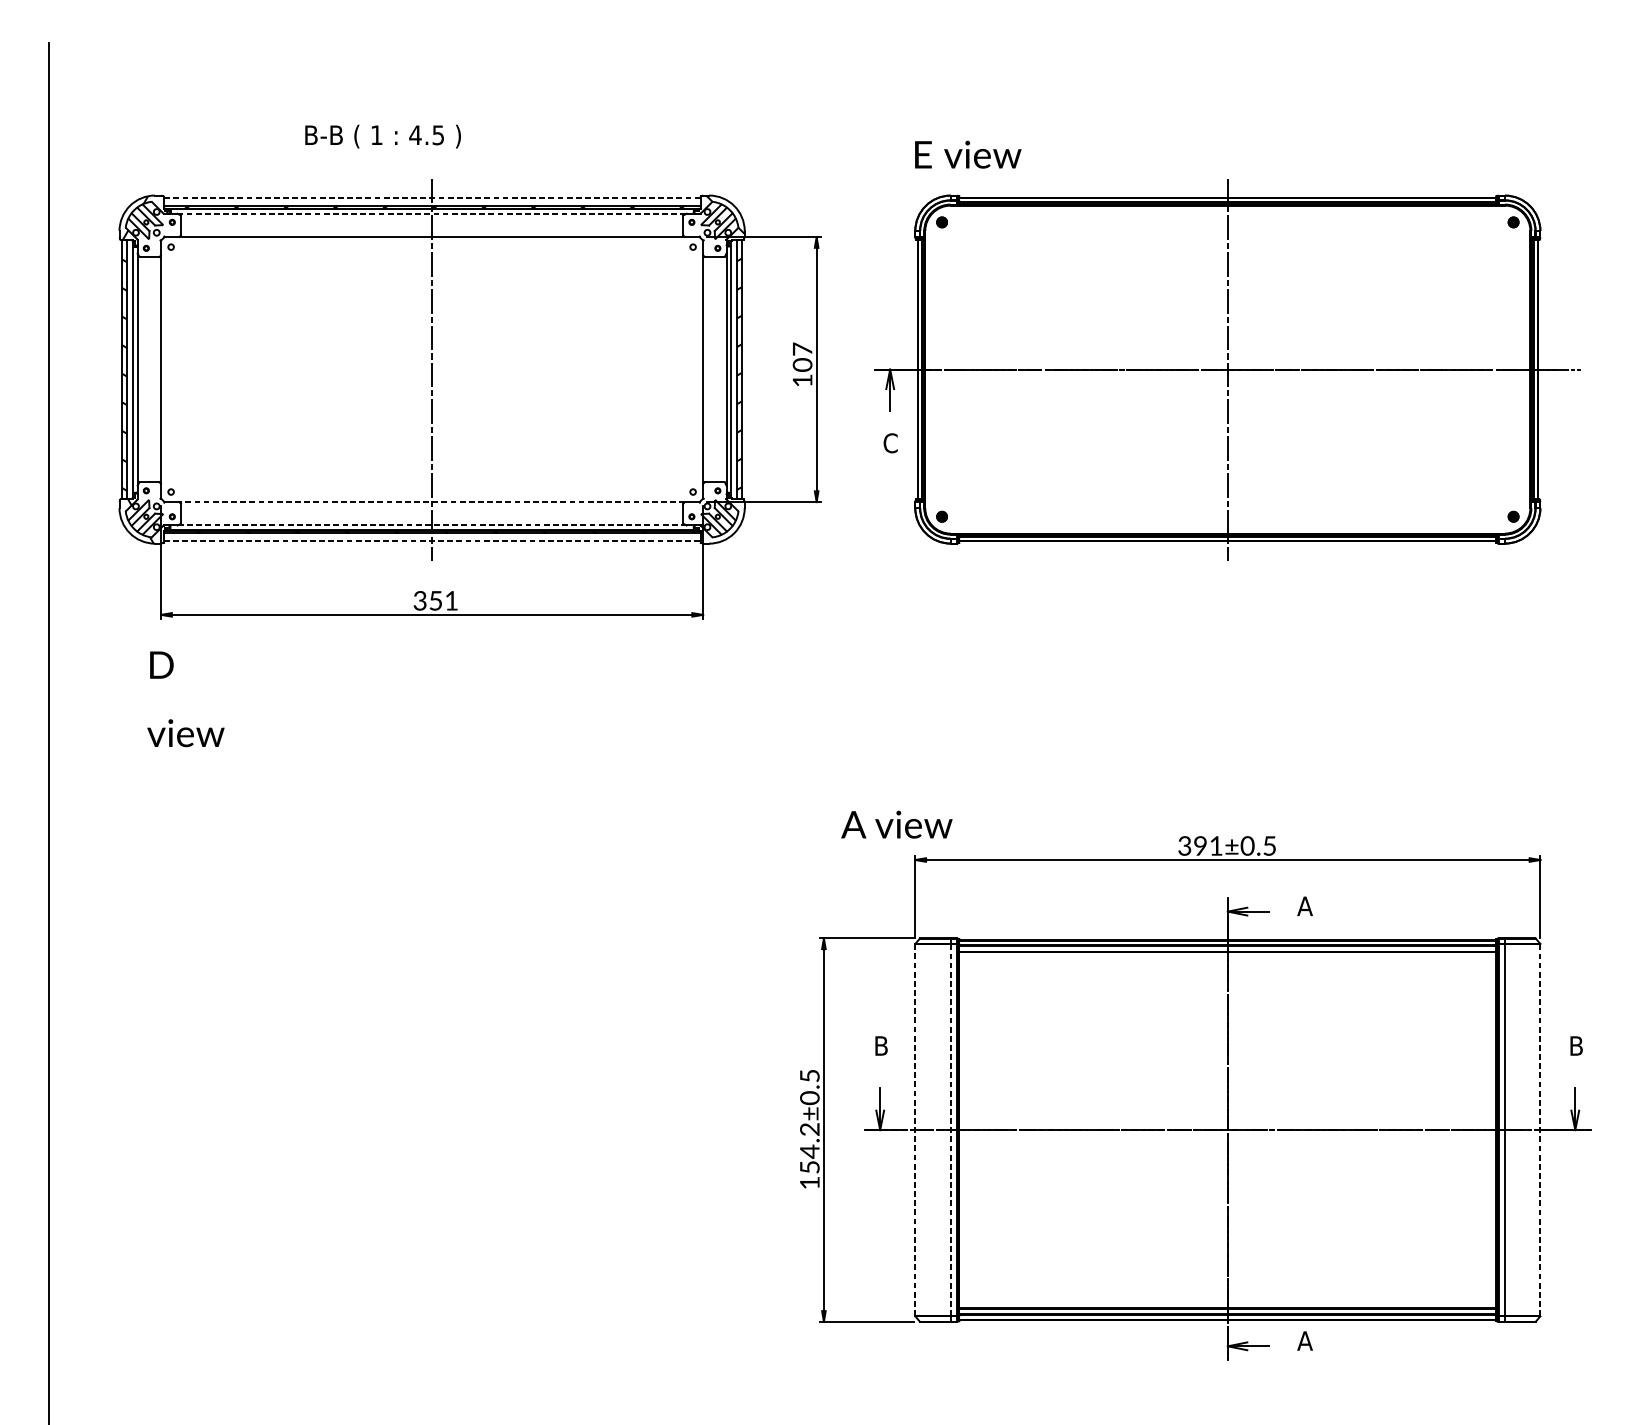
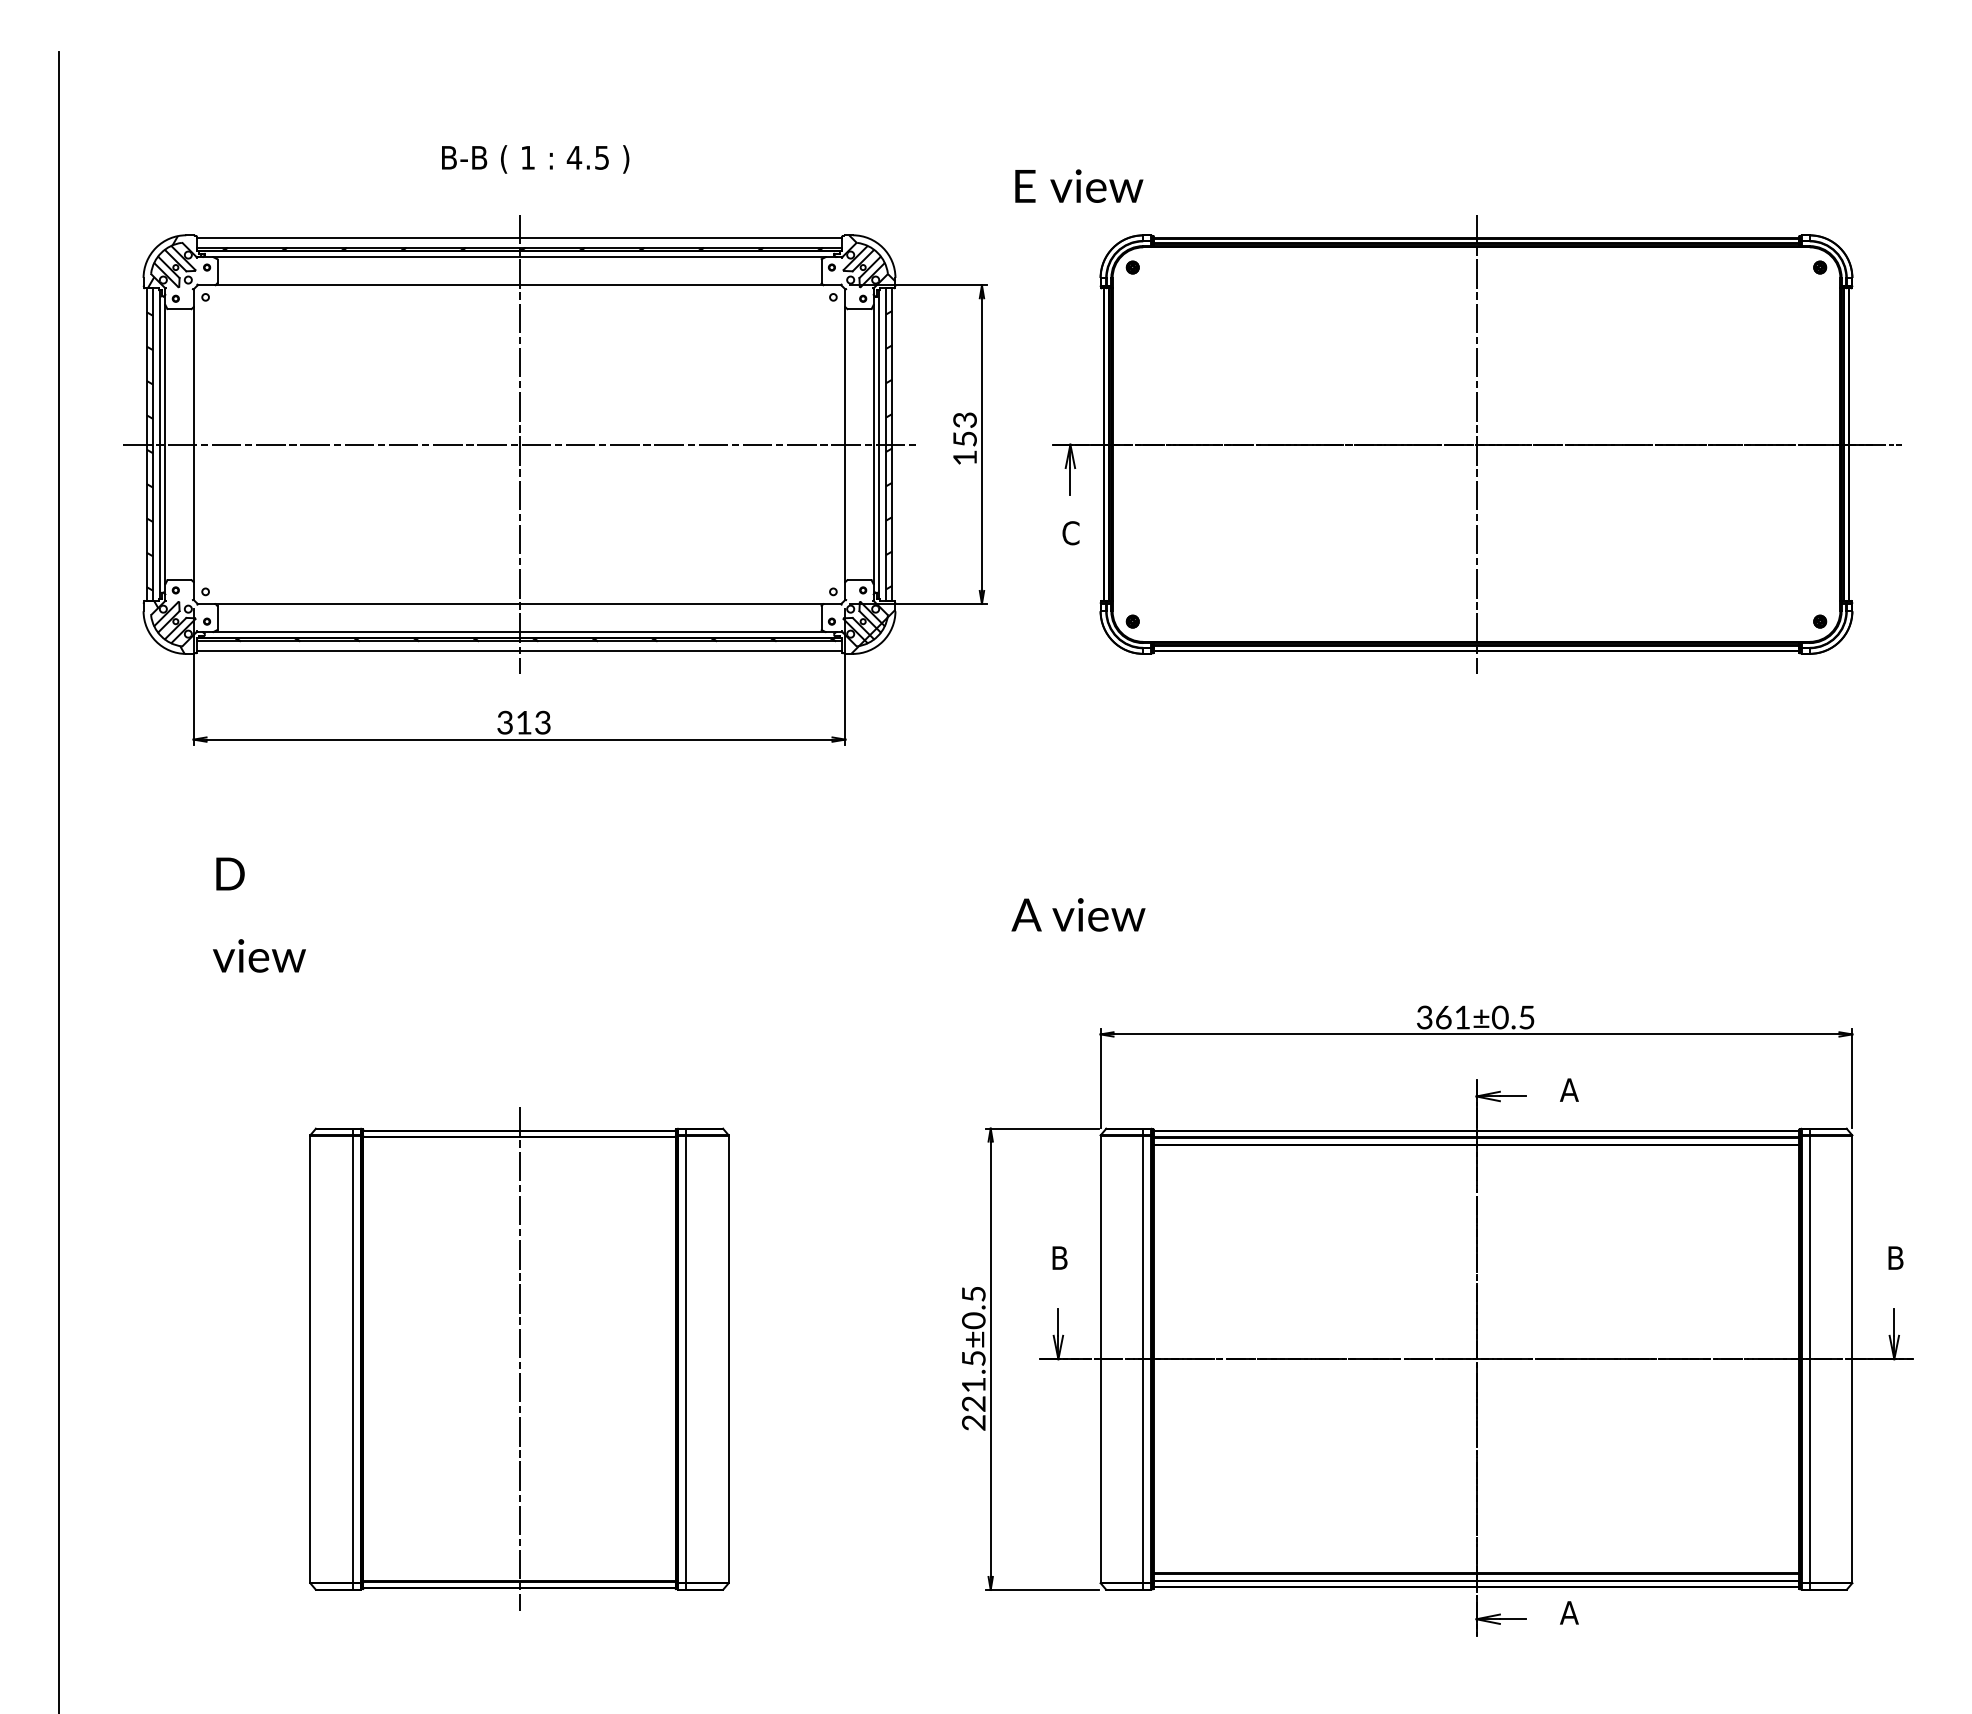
text: (383, 136) -> (535, 159), moved
text: (968, 154) -> (1079, 185), moved
line: (432, 198) -> (519, 238), dashed -> solid
line: (432, 214) -> (520, 257), dashed -> solid
text: (802, 357) -> (964, 429), 107 -> 153
line: (432, 369) -> (519, 444), added
line: (432, 501) -> (519, 603), dashed -> solid
hatch: (726, 524) -> (873, 631), added
line: (432, 525) -> (519, 632), dashed -> solid
line: (432, 540) -> (519, 650), dashed -> solid
text: (443, 600) -> (533, 722), 351 -> 313
text: (185, 698) -> (259, 914), moved
text: (896, 824) -> (1078, 914), moved
text: (1200, 845) -> (1443, 1017), 391±0.5 -> 361±0.5
part: (432, 1129) -> (519, 1358), added
line: (915, 1130) -> (1100, 1359), dashed -> solid
line: (950, 1130) -> (1143, 1359), dashed -> solid
line: (1540, 1130) -> (1852, 1359), dashed -> solid
text: (809, 1156) -> (973, 1390), 154.2±0.5 -> 221.5±0.5

